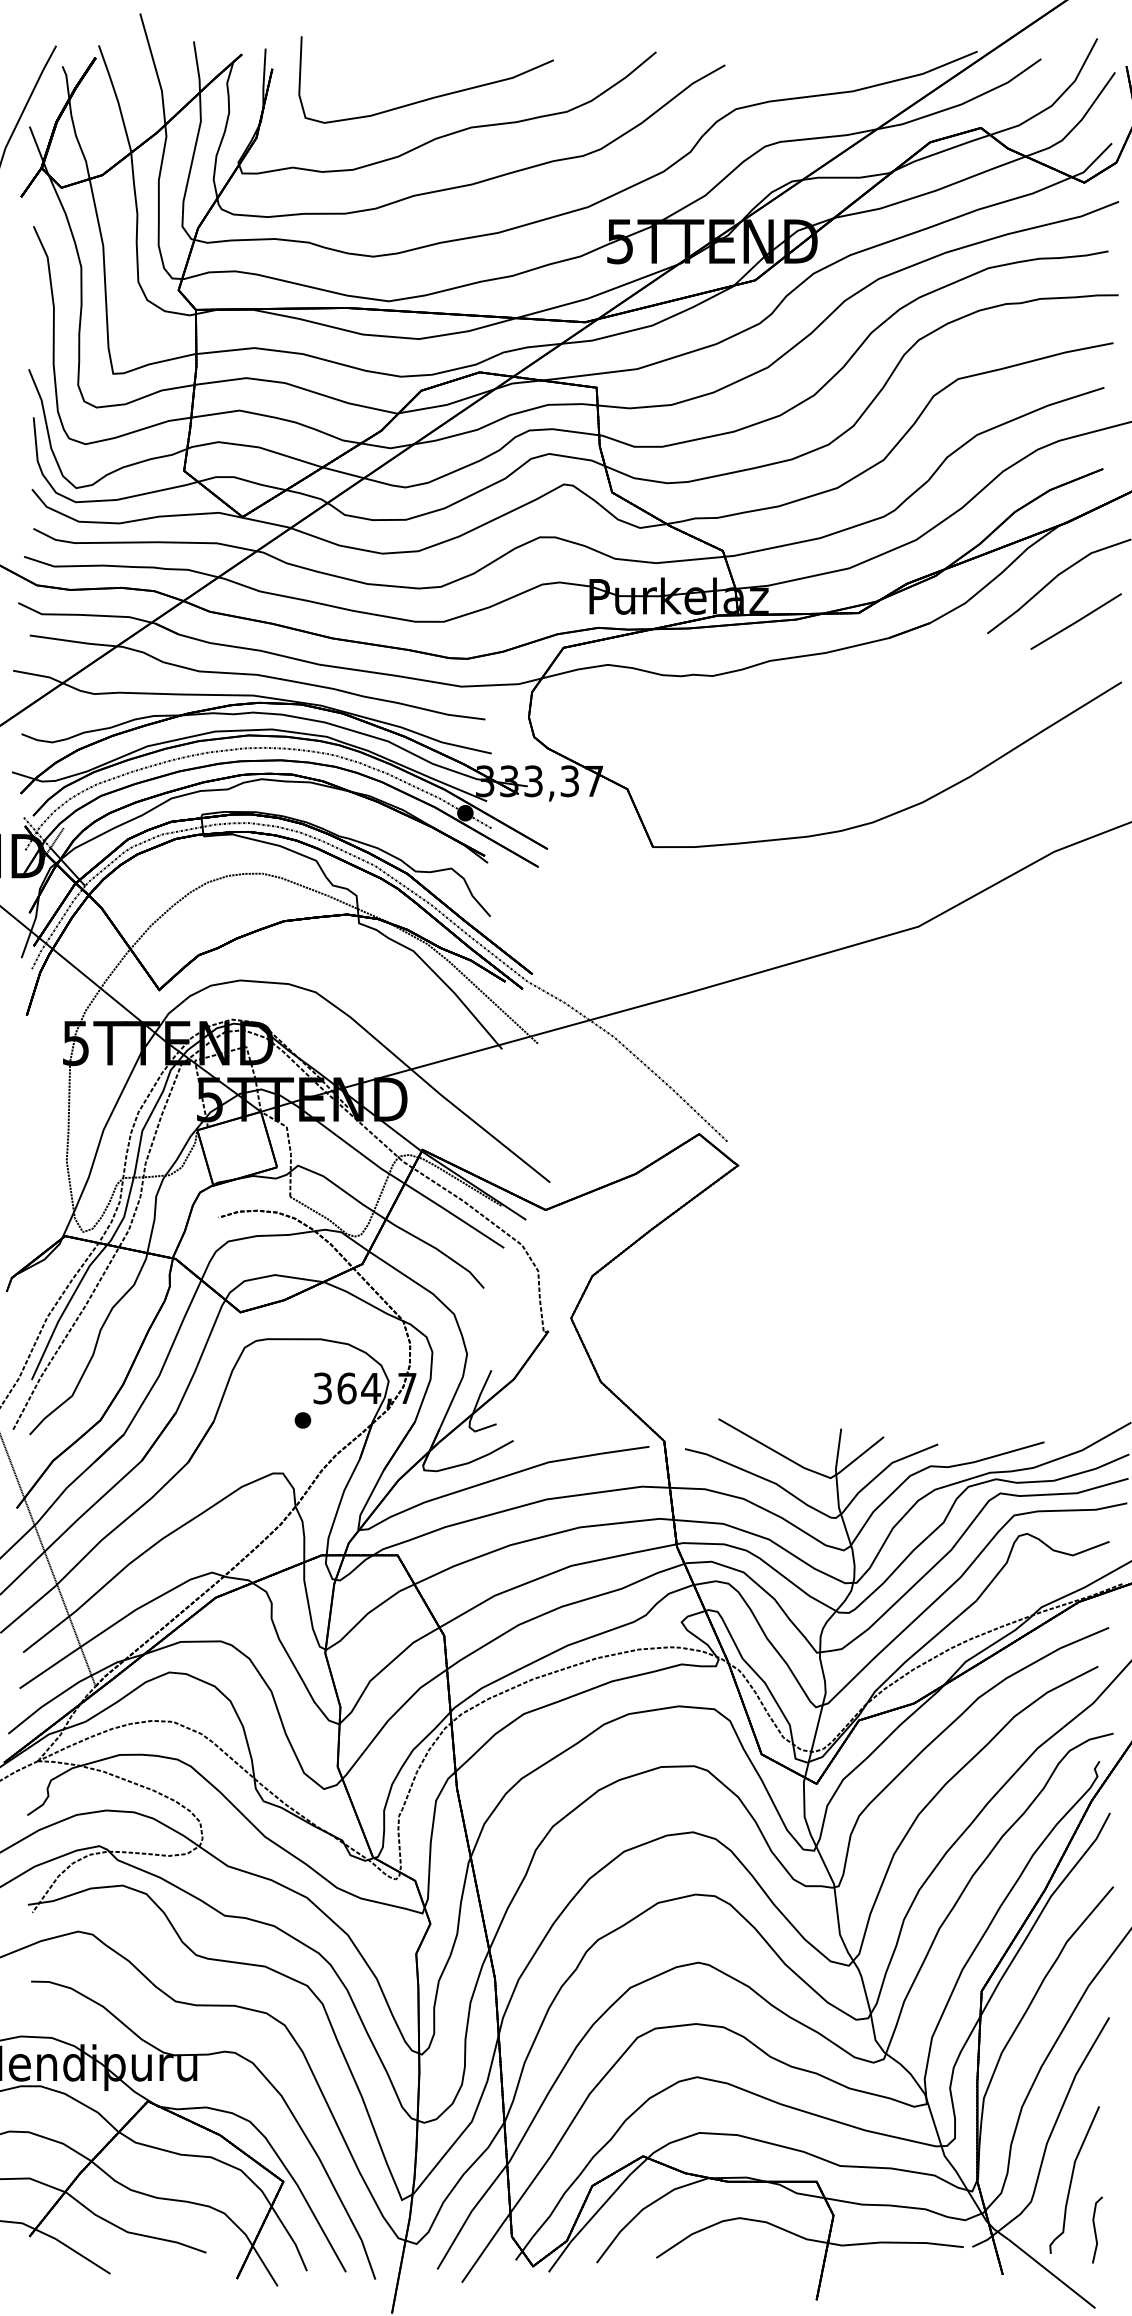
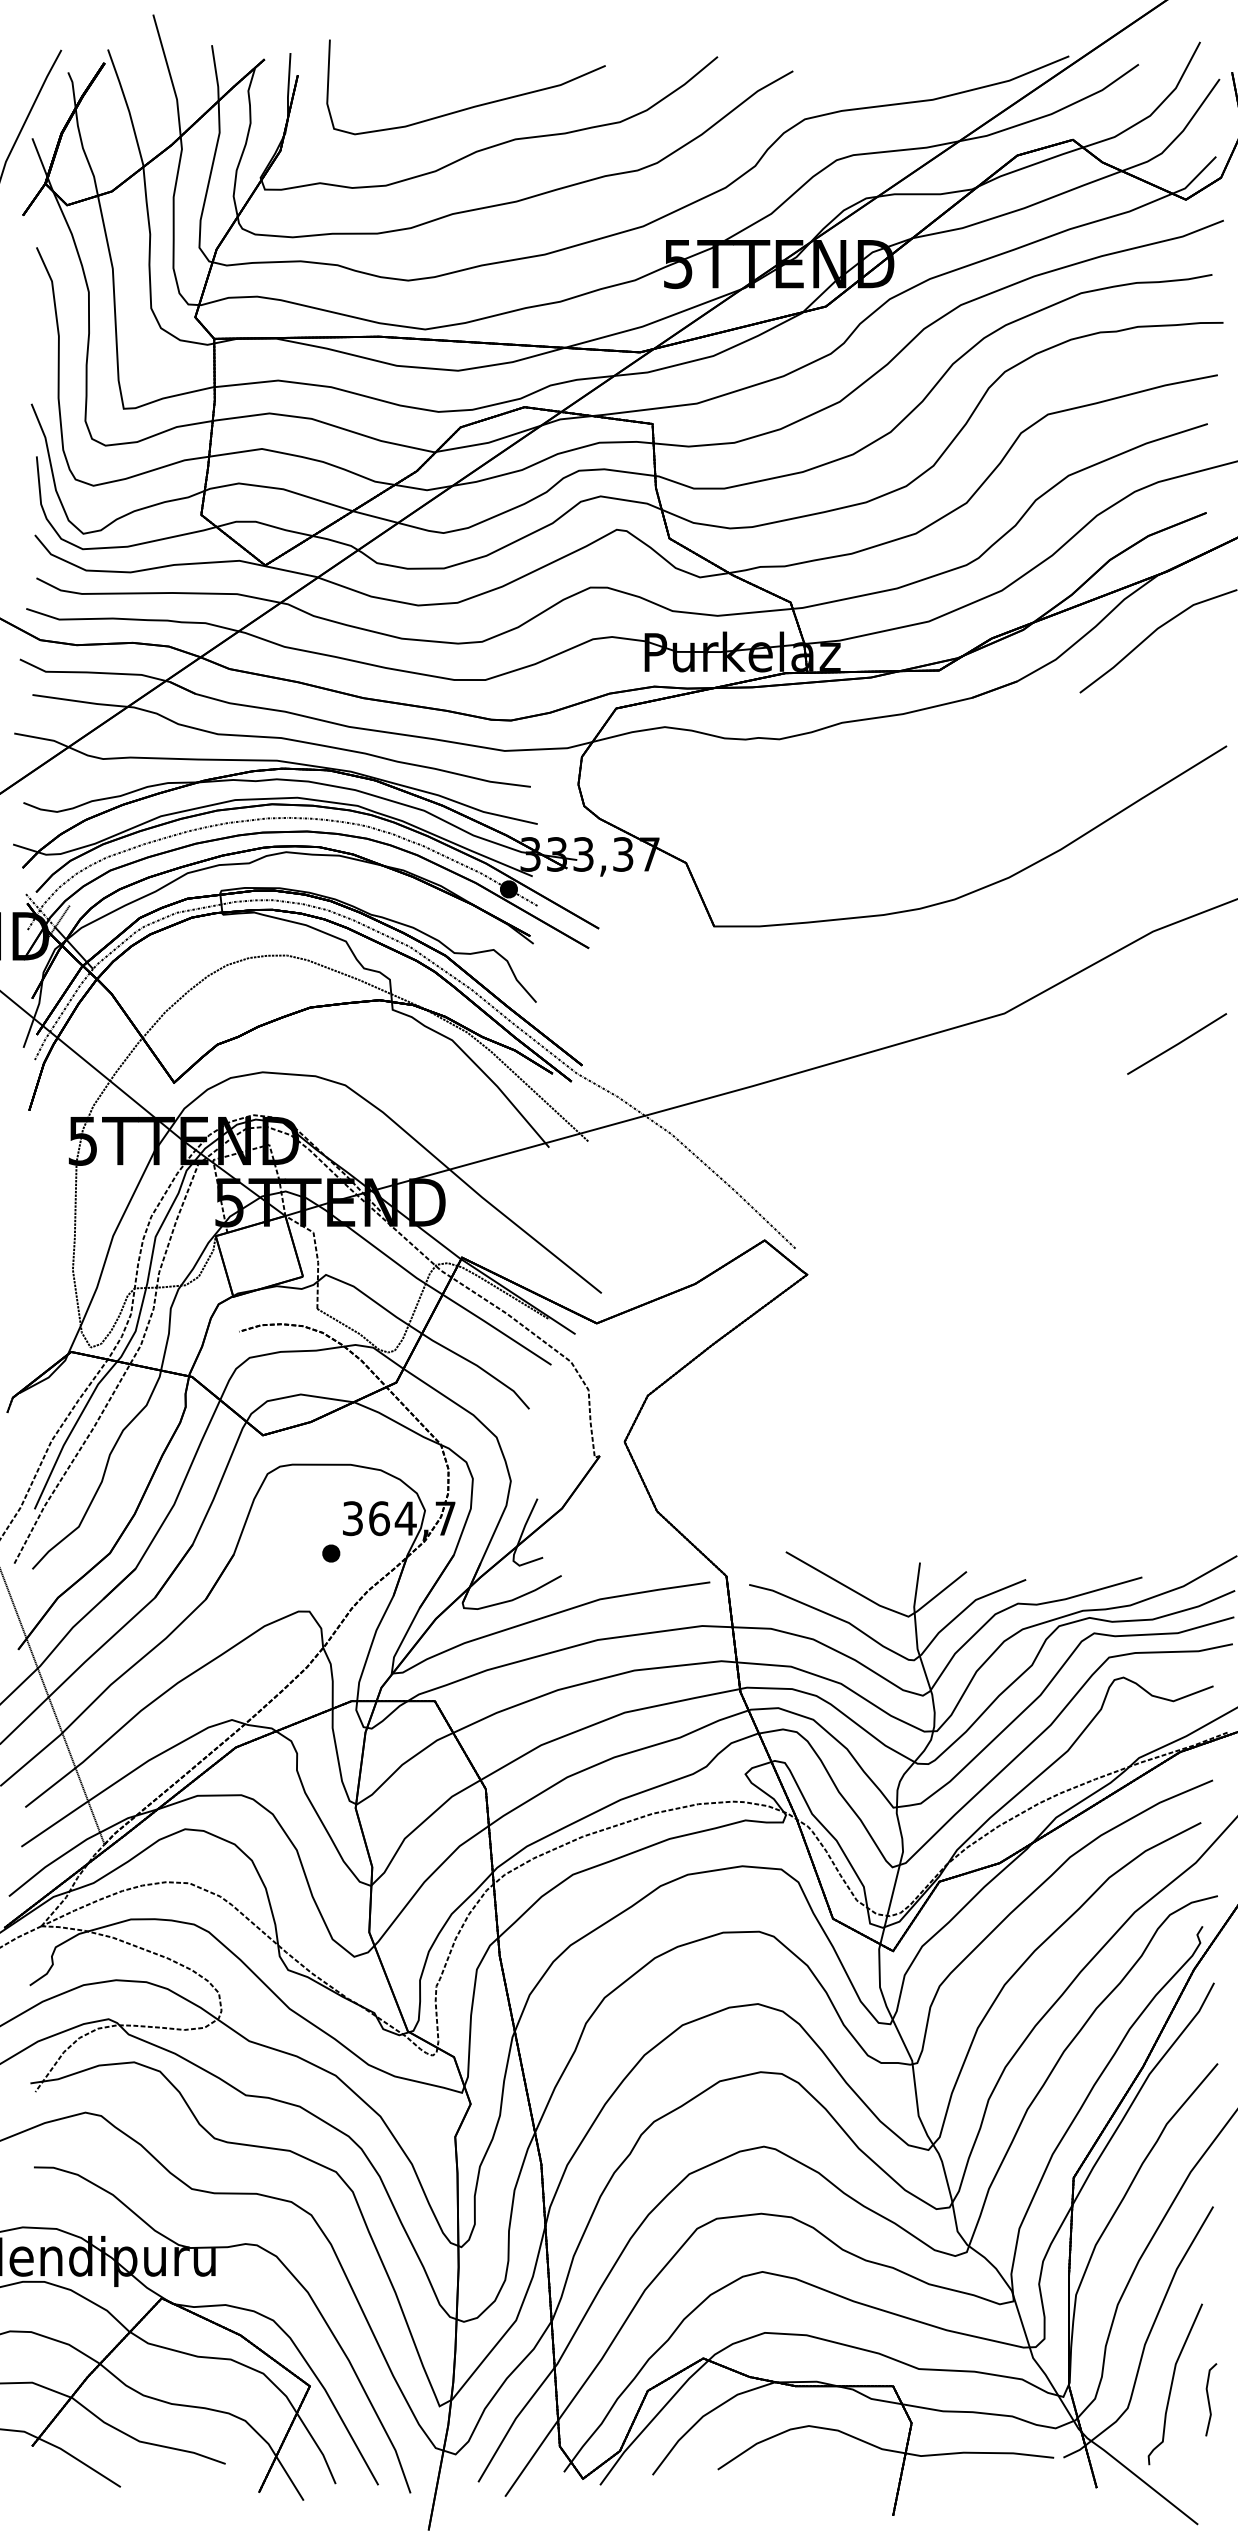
line: (1075, 621) -> (1176, 1043), moved
part: (1097, 2229) -> (1211, 2399), moved

